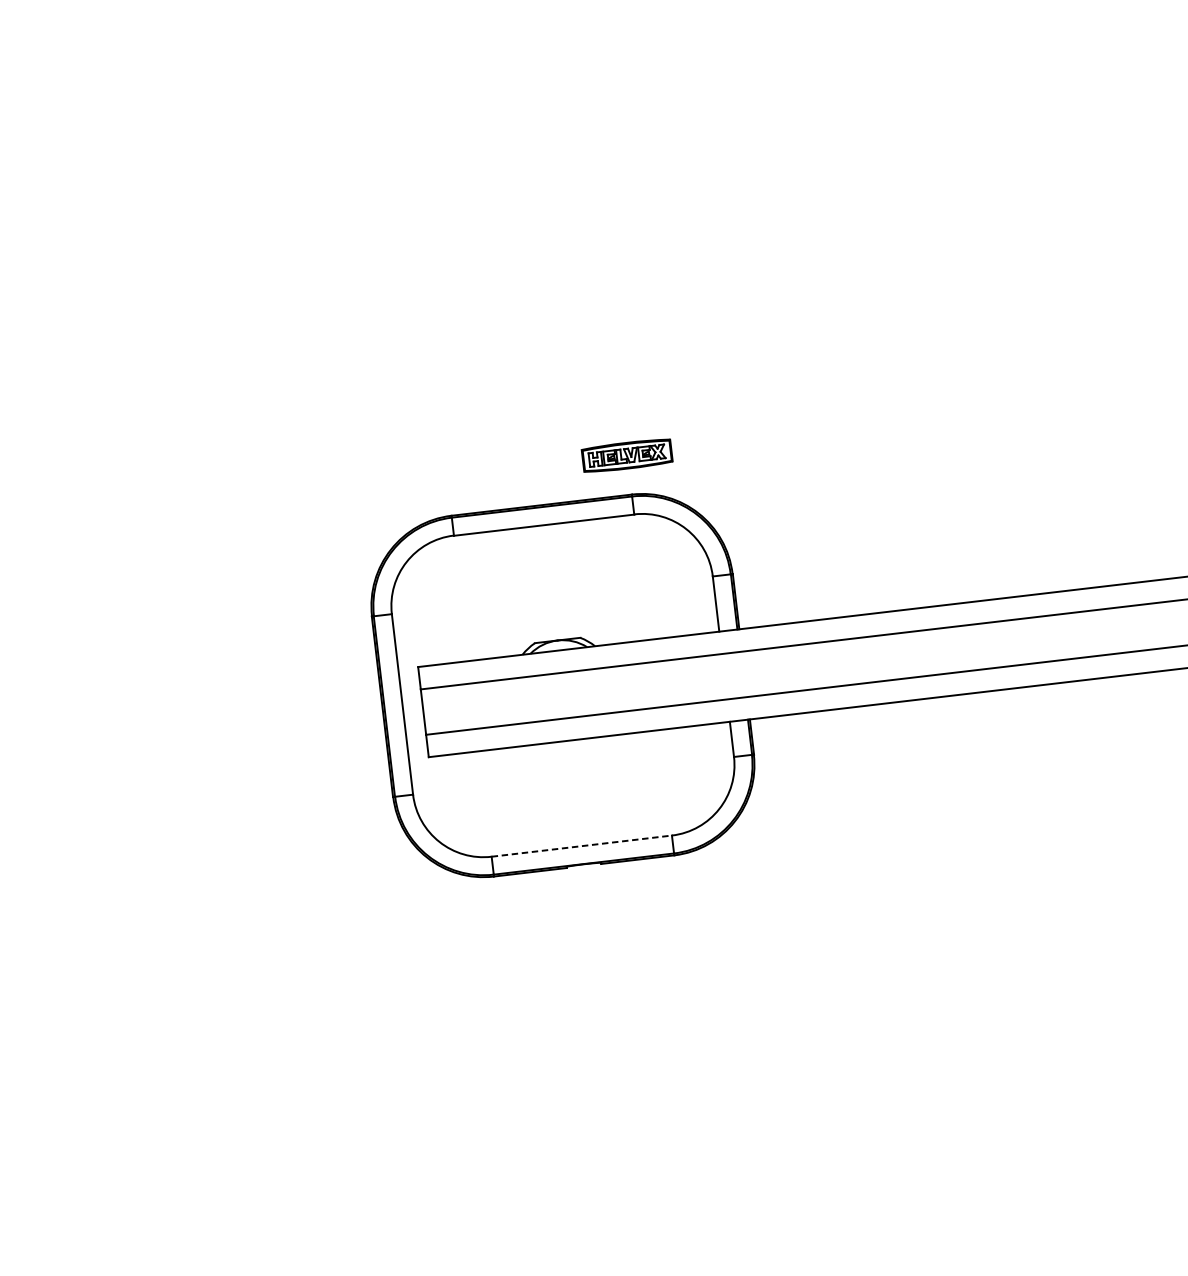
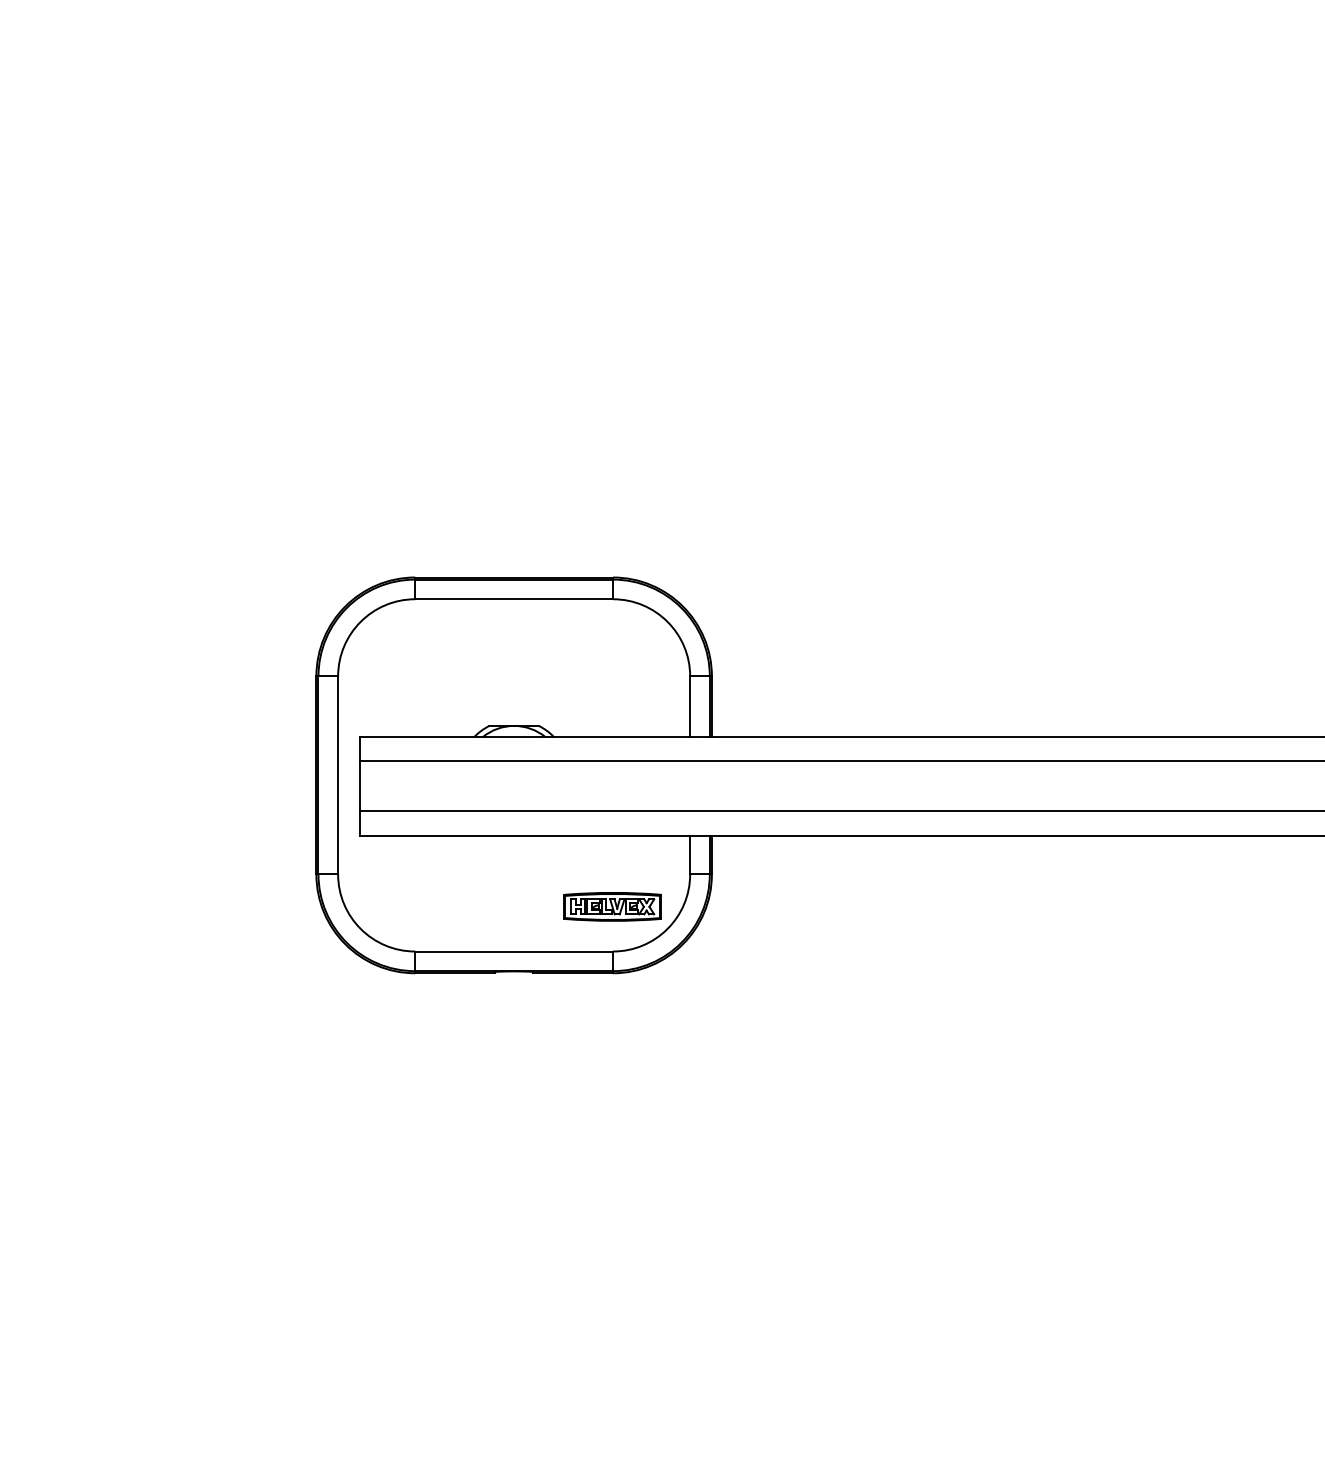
part: (626, 455) -> (612, 906), moved
line: (582, 846) -> (514, 951), dashed -> solid

